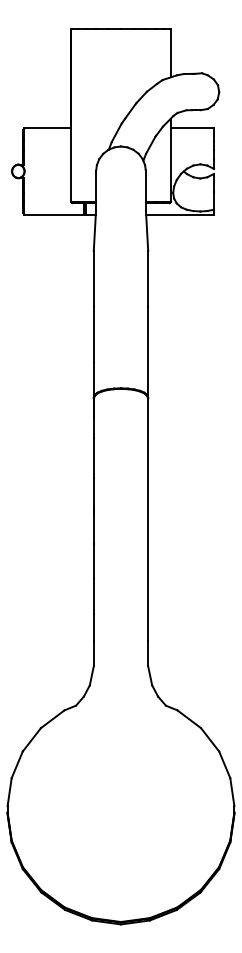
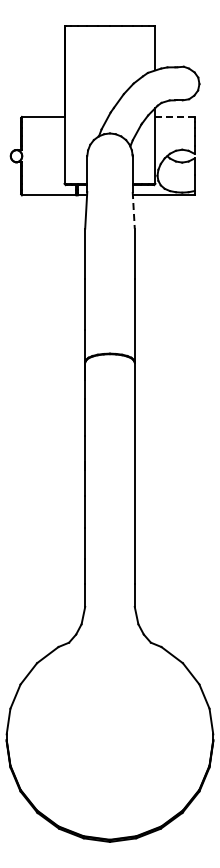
line: (192, 127) -> (175, 116), solid -> dashed
line: (146, 231) -> (133, 210), solid -> dashed

